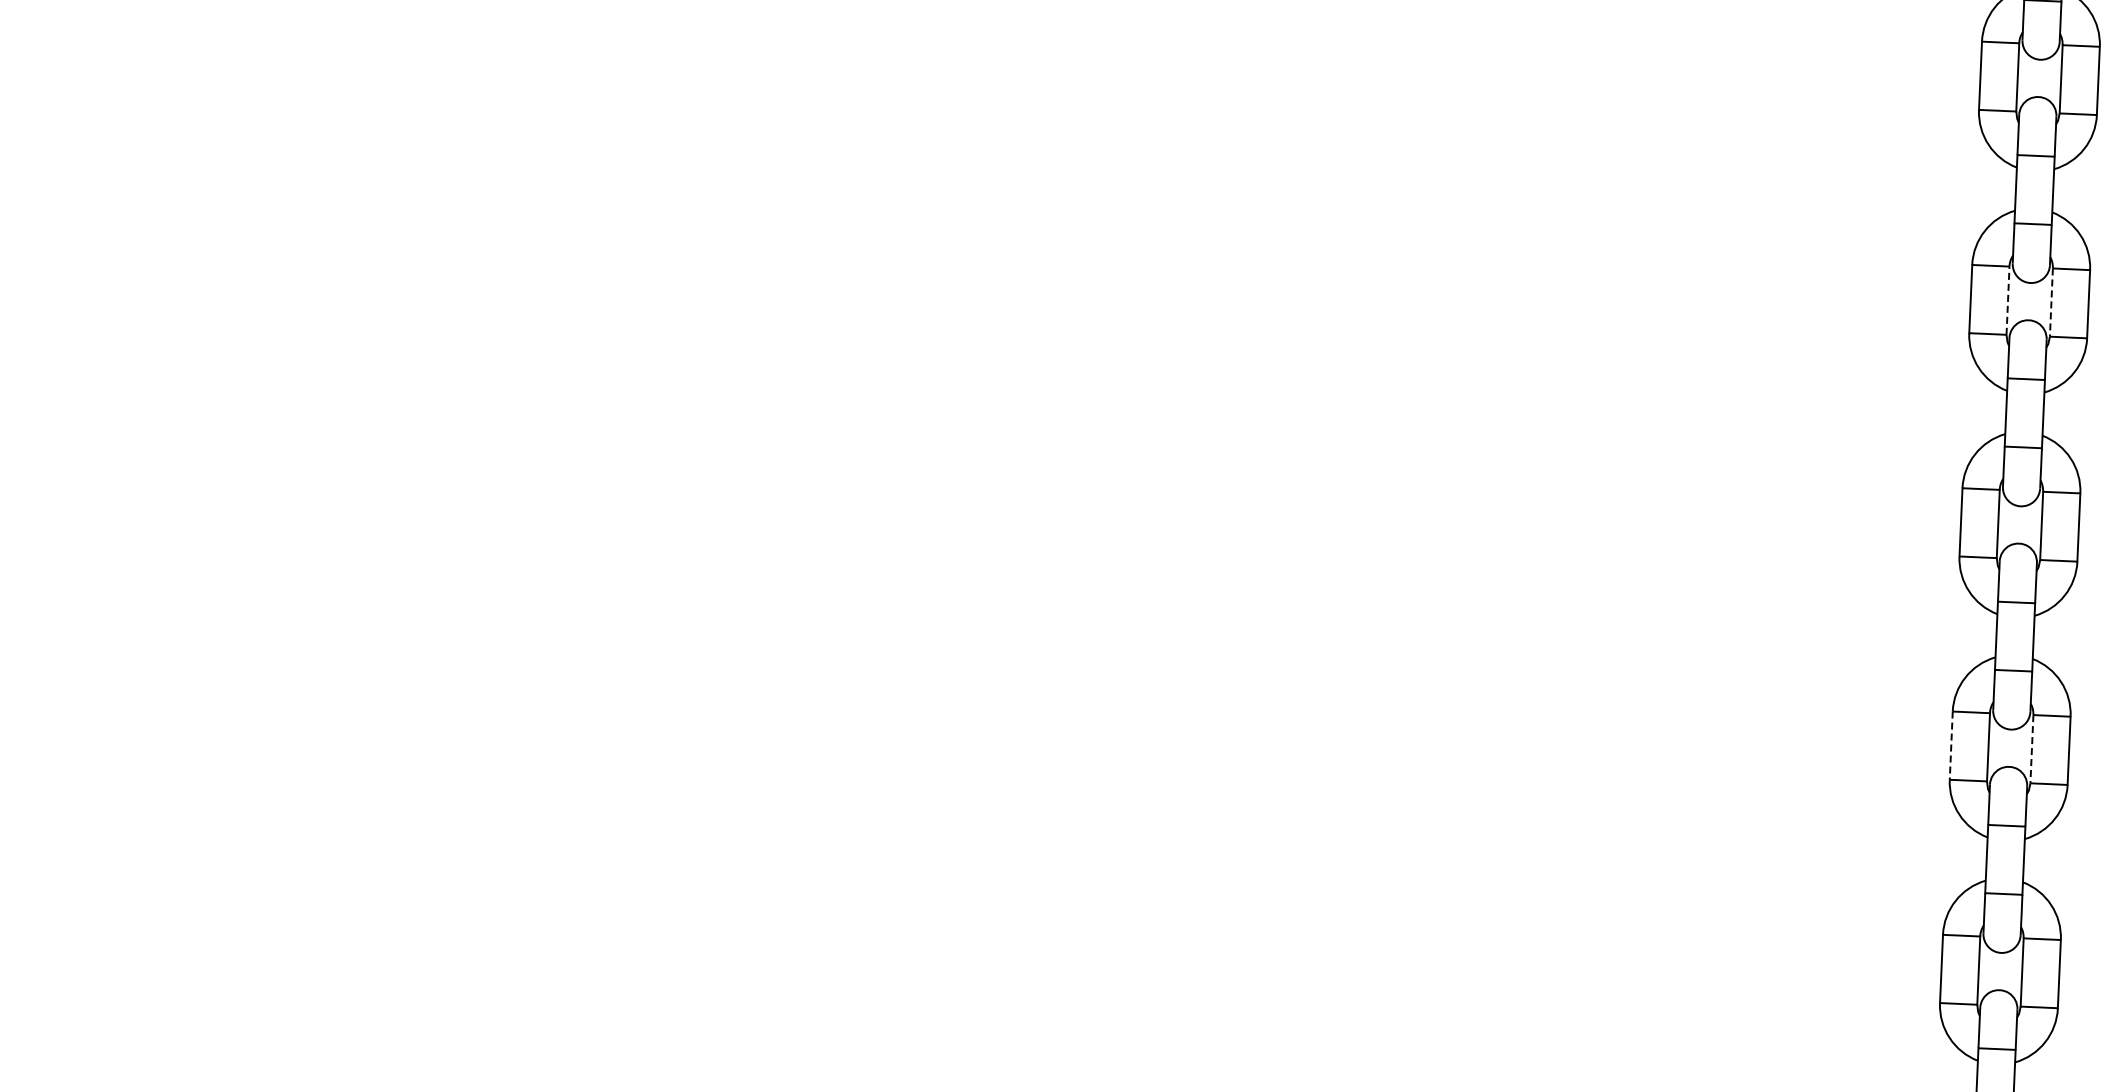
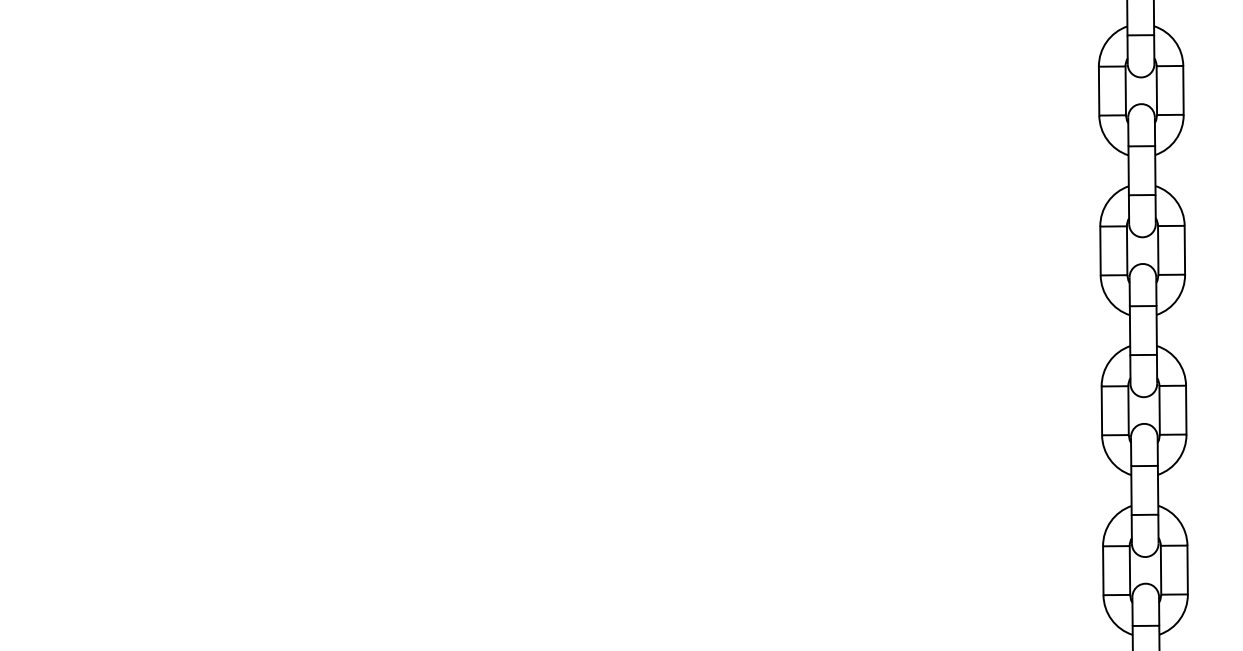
line: (2008, 300) -> (1127, 250), dashed -> solid
line: (2051, 303) -> (1158, 251), dashed -> solid
line: (1951, 746) -> (1103, 571), dashed -> solid
line: (2031, 749) -> (1160, 570), dashed -> solid

